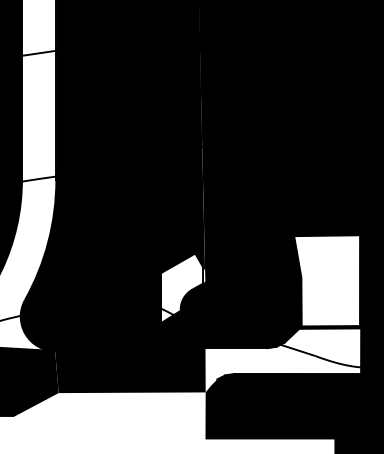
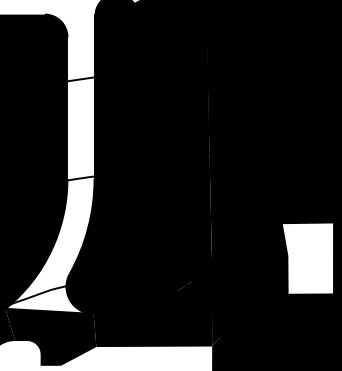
fill: (183, 288) -> (194, 264), added
fill: (283, 359) -> (273, 320), added

